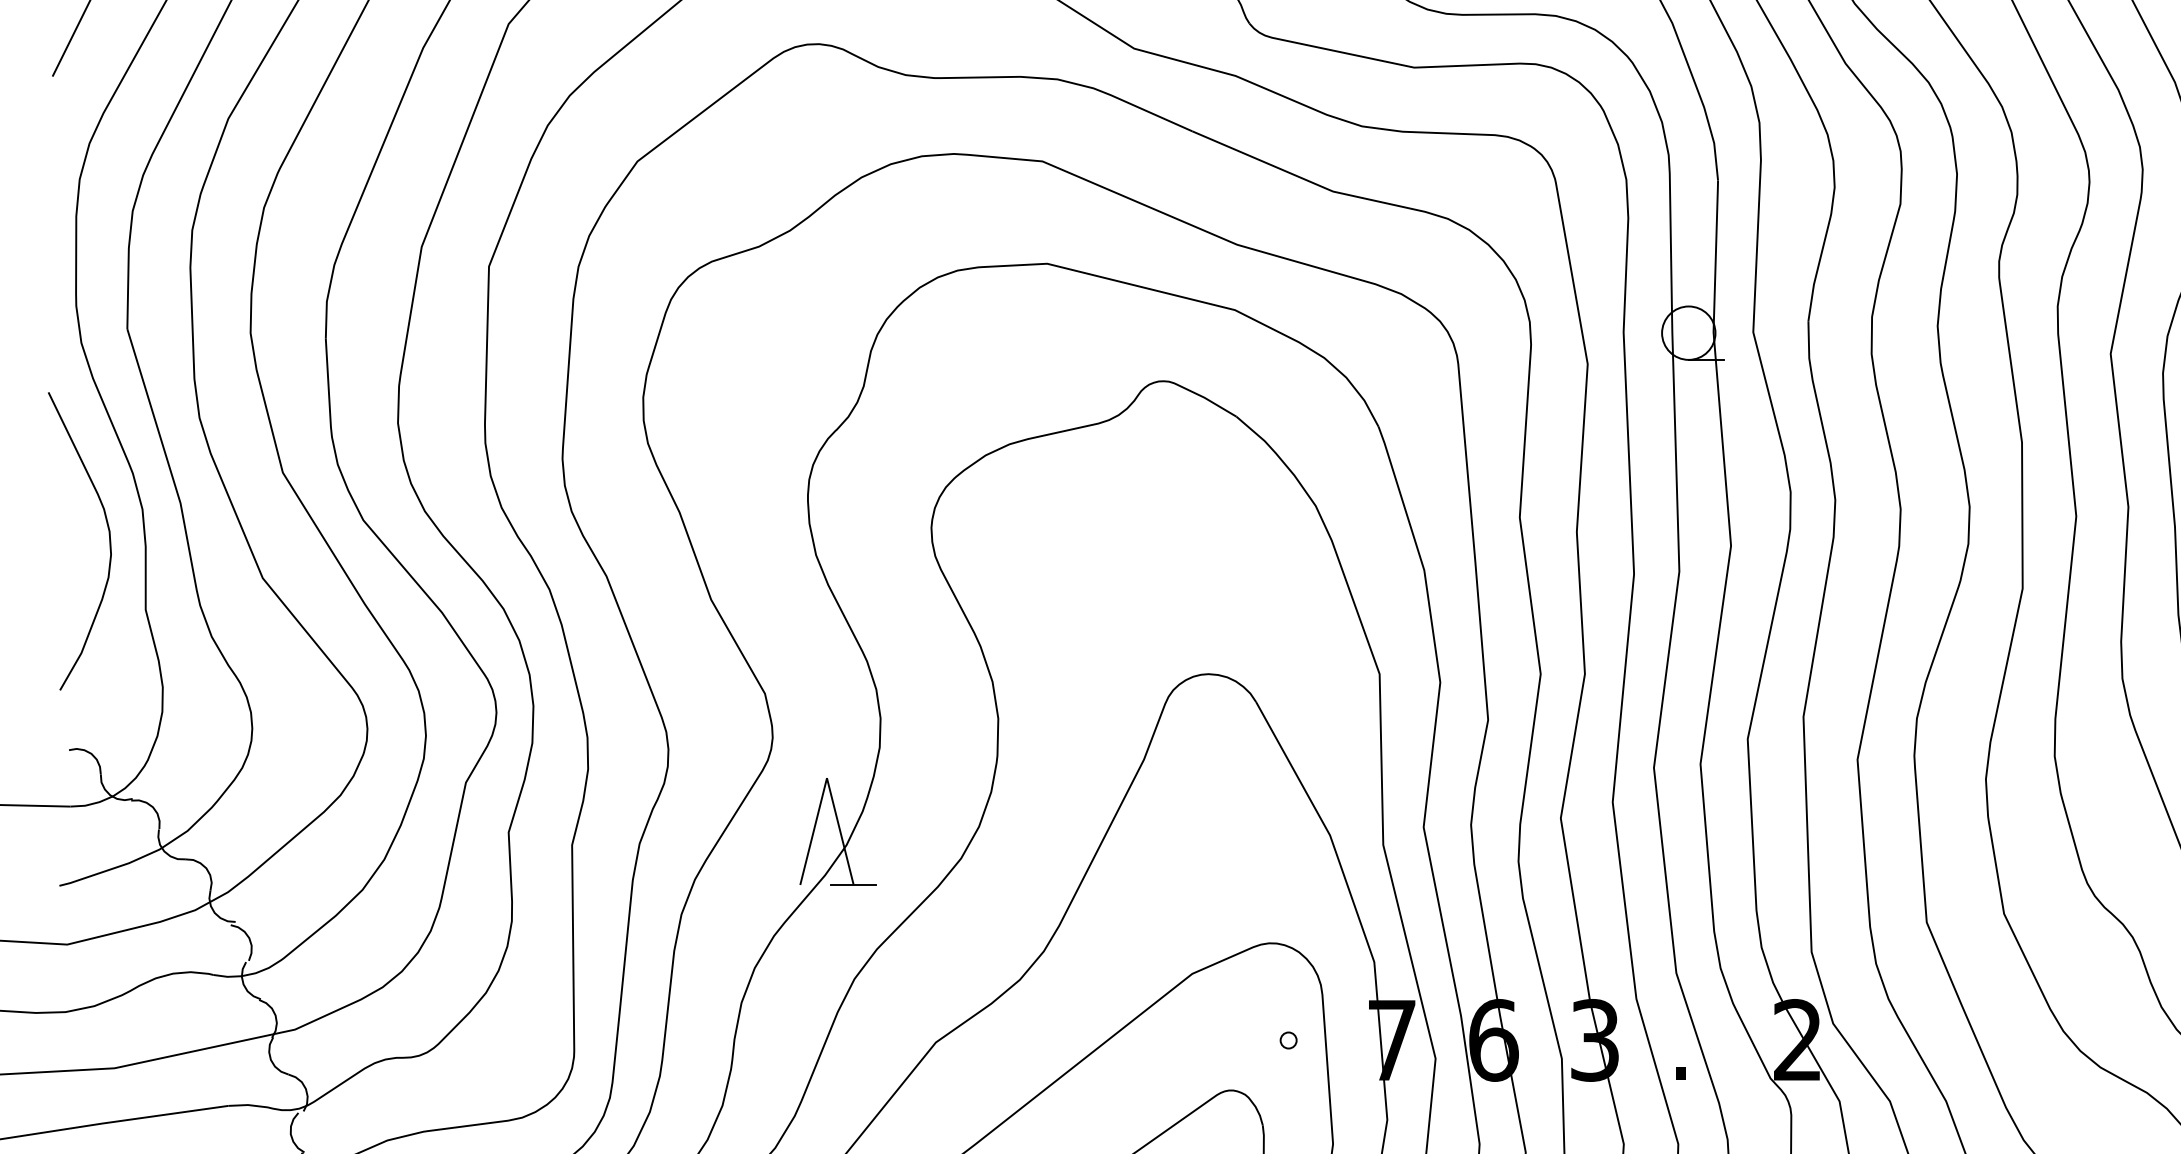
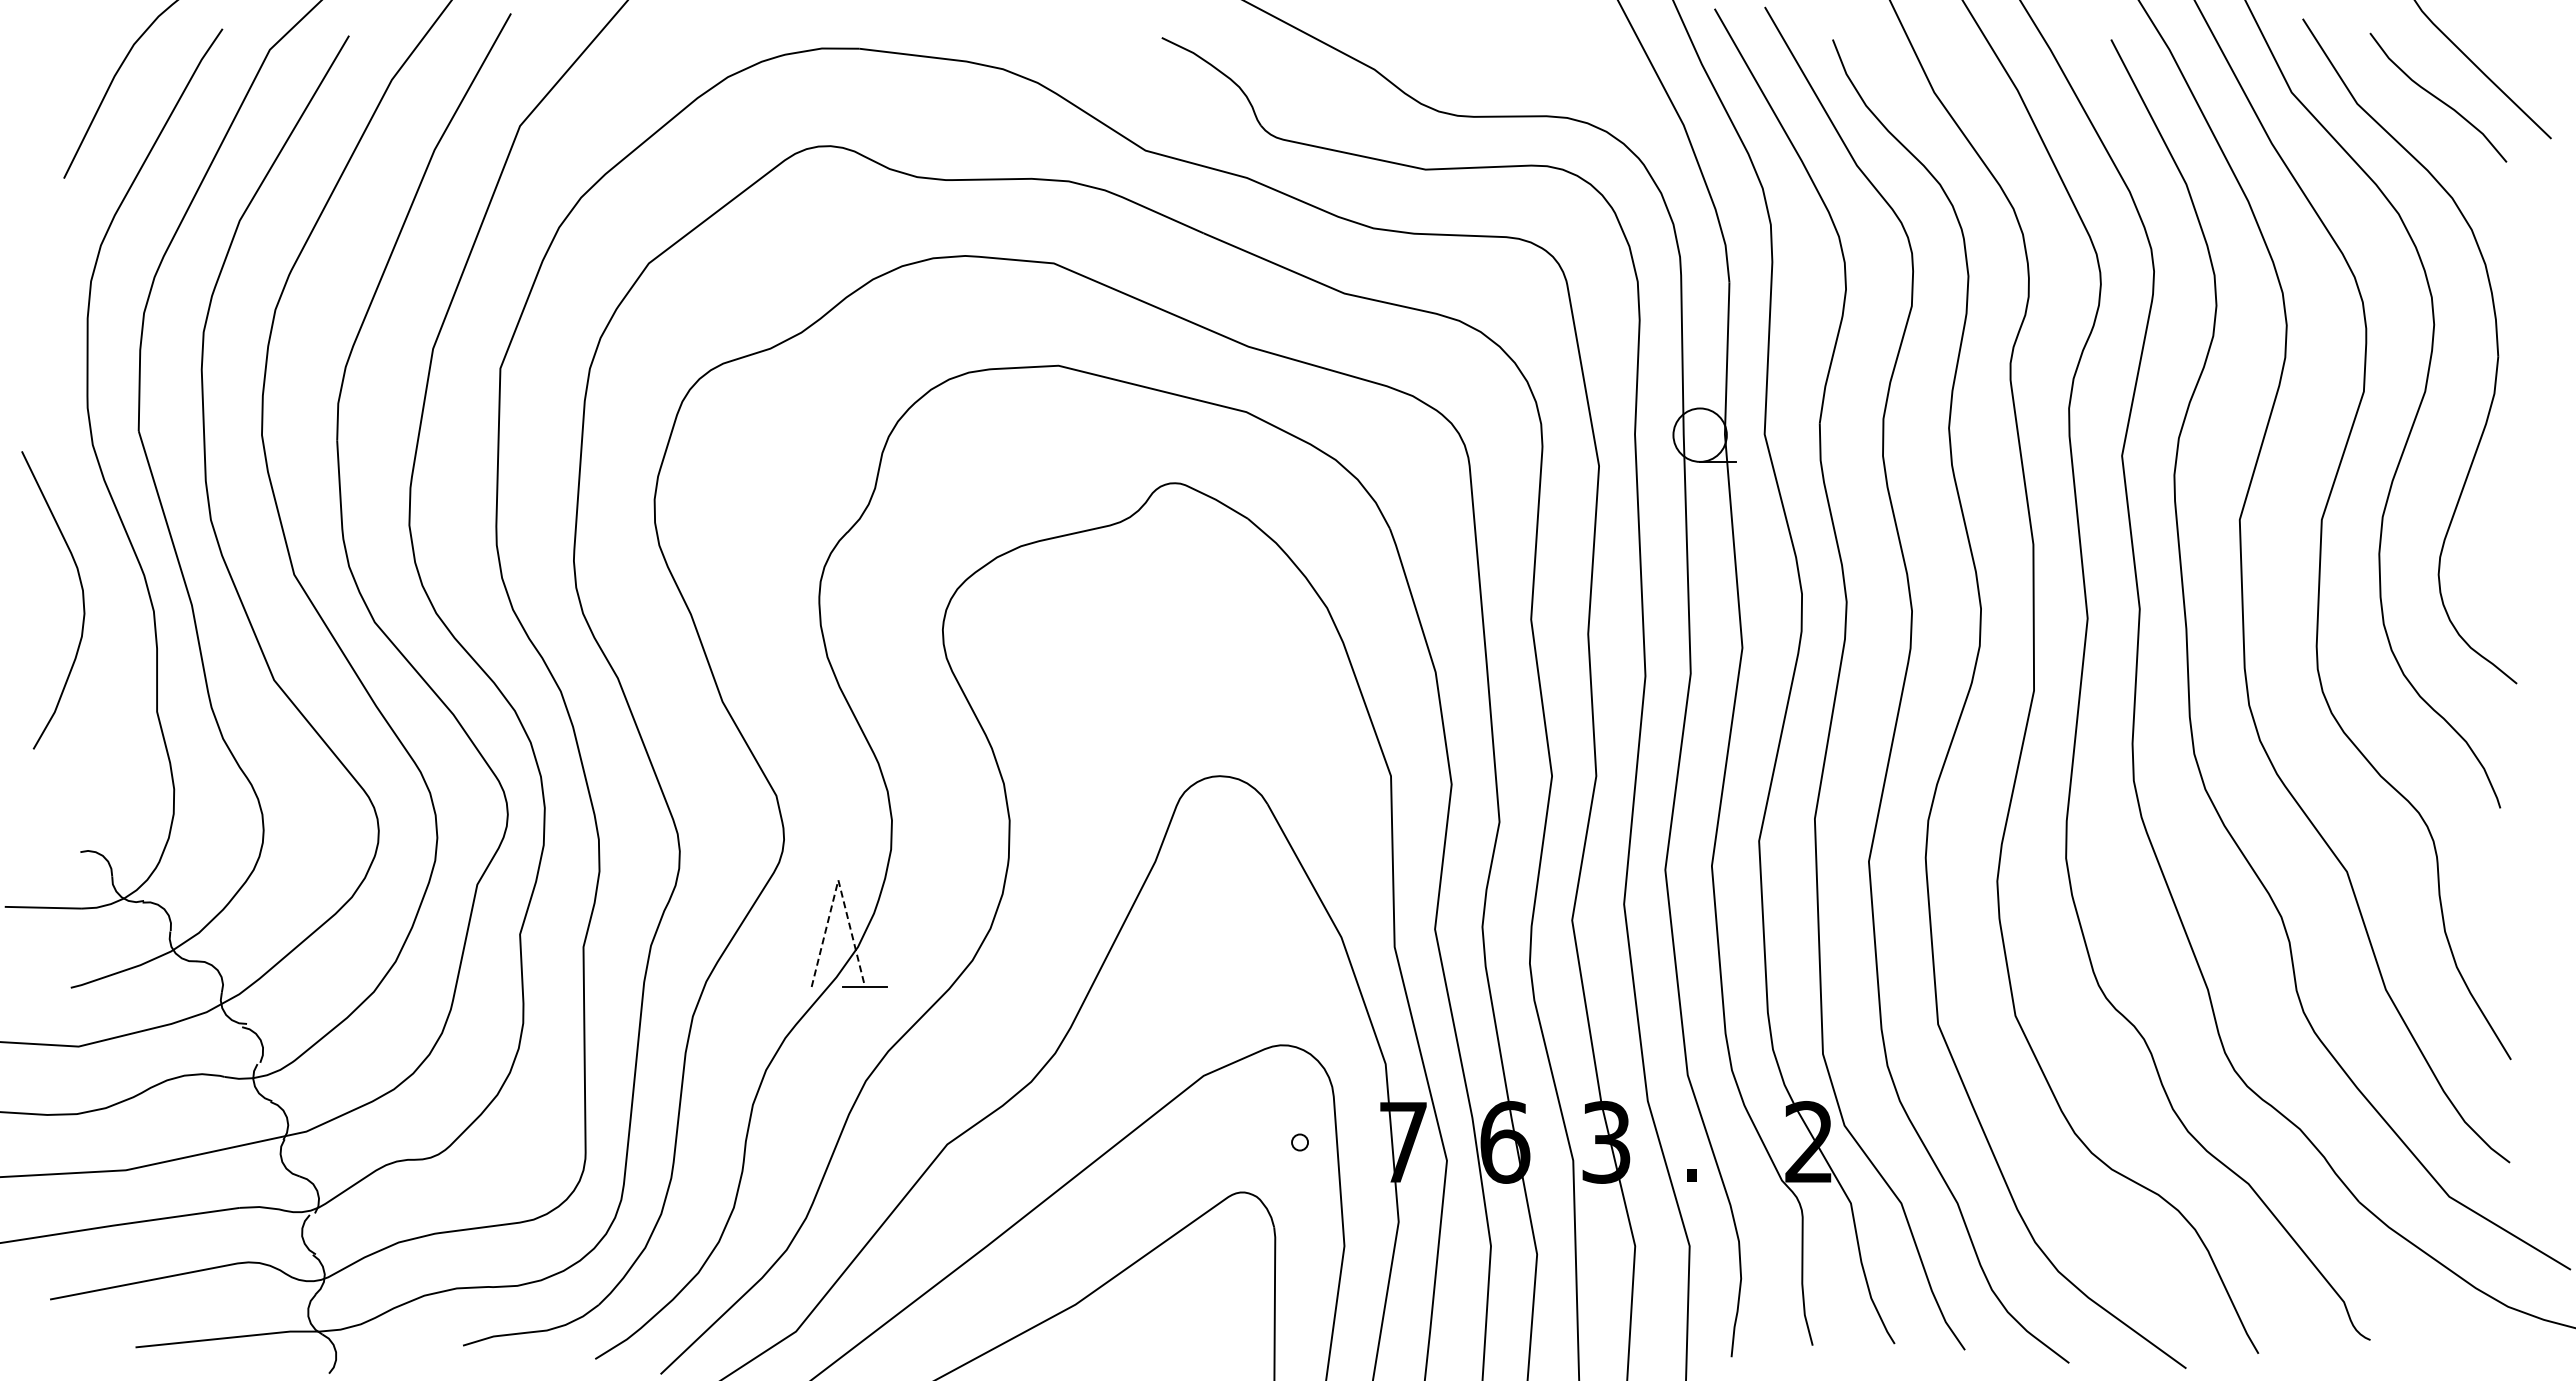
curve: (109, 541) -> (82, 600), moved
line: (827, 778) -> (838, 880), solid -> dashed

